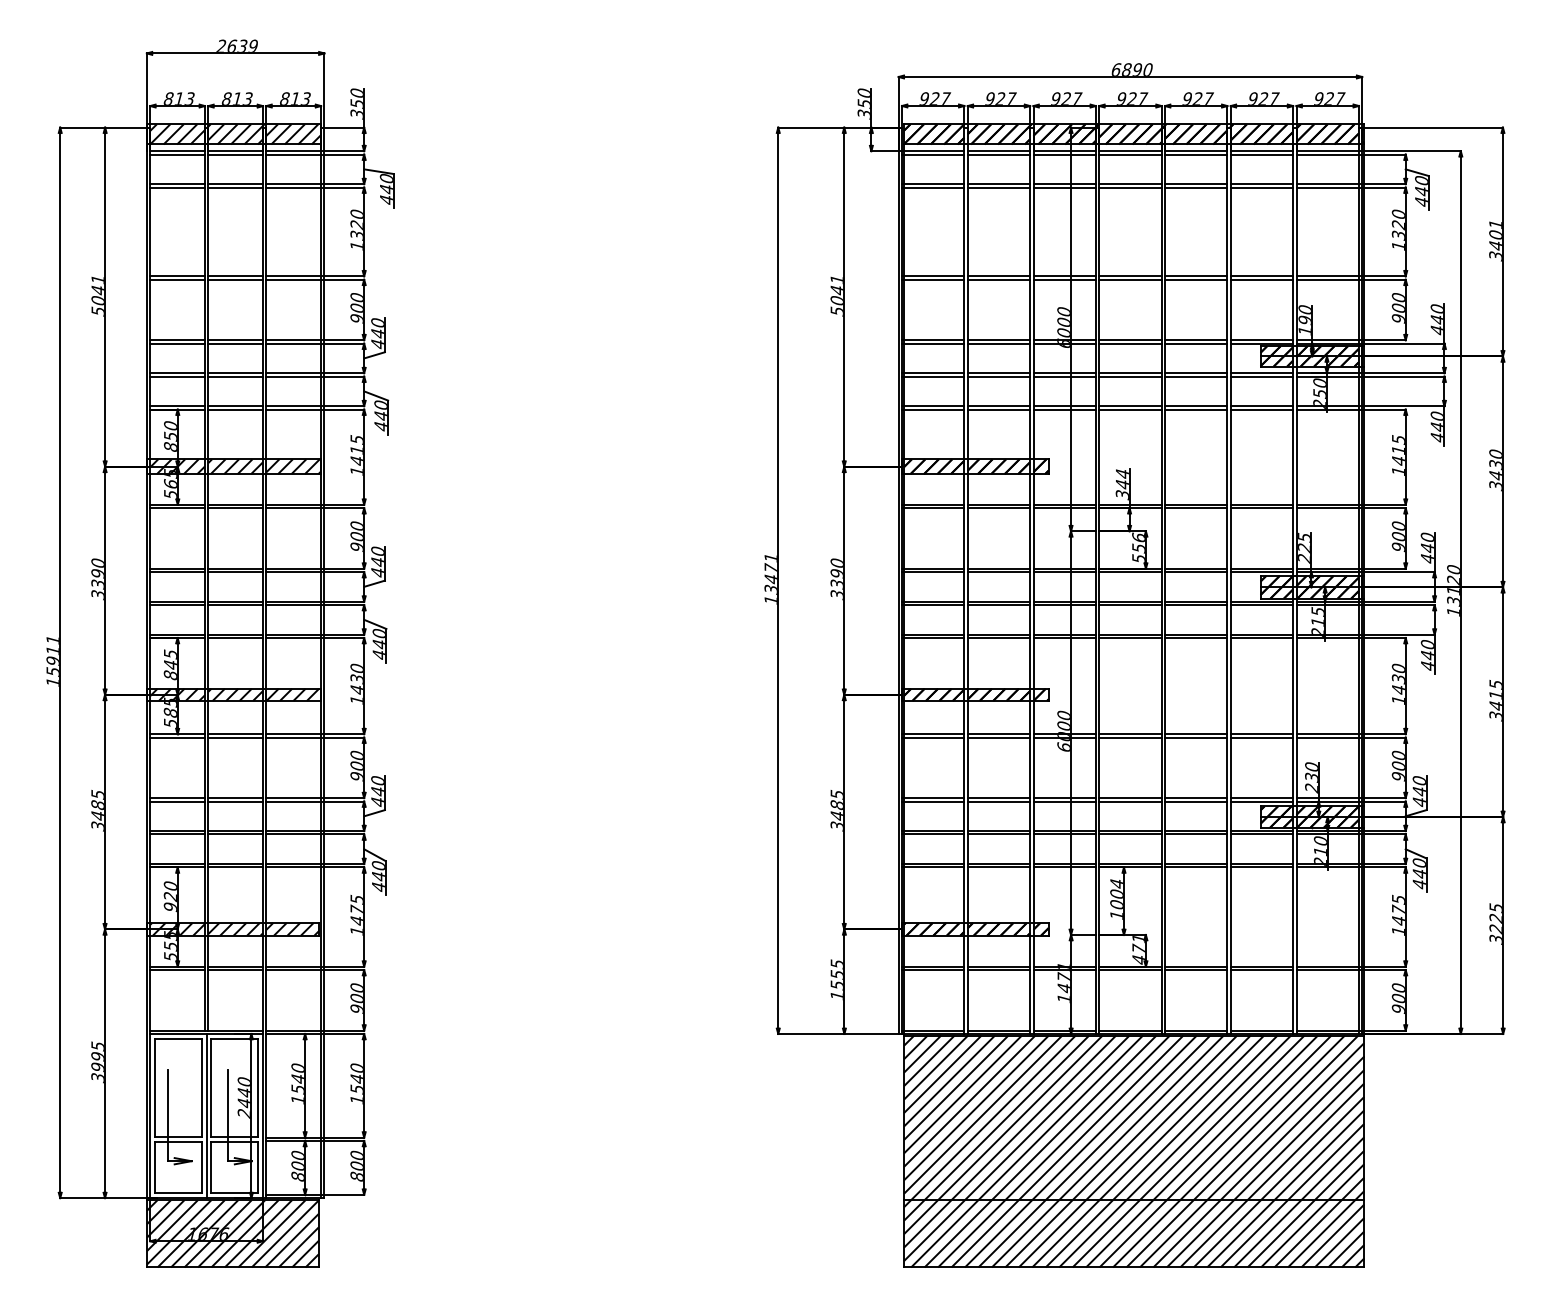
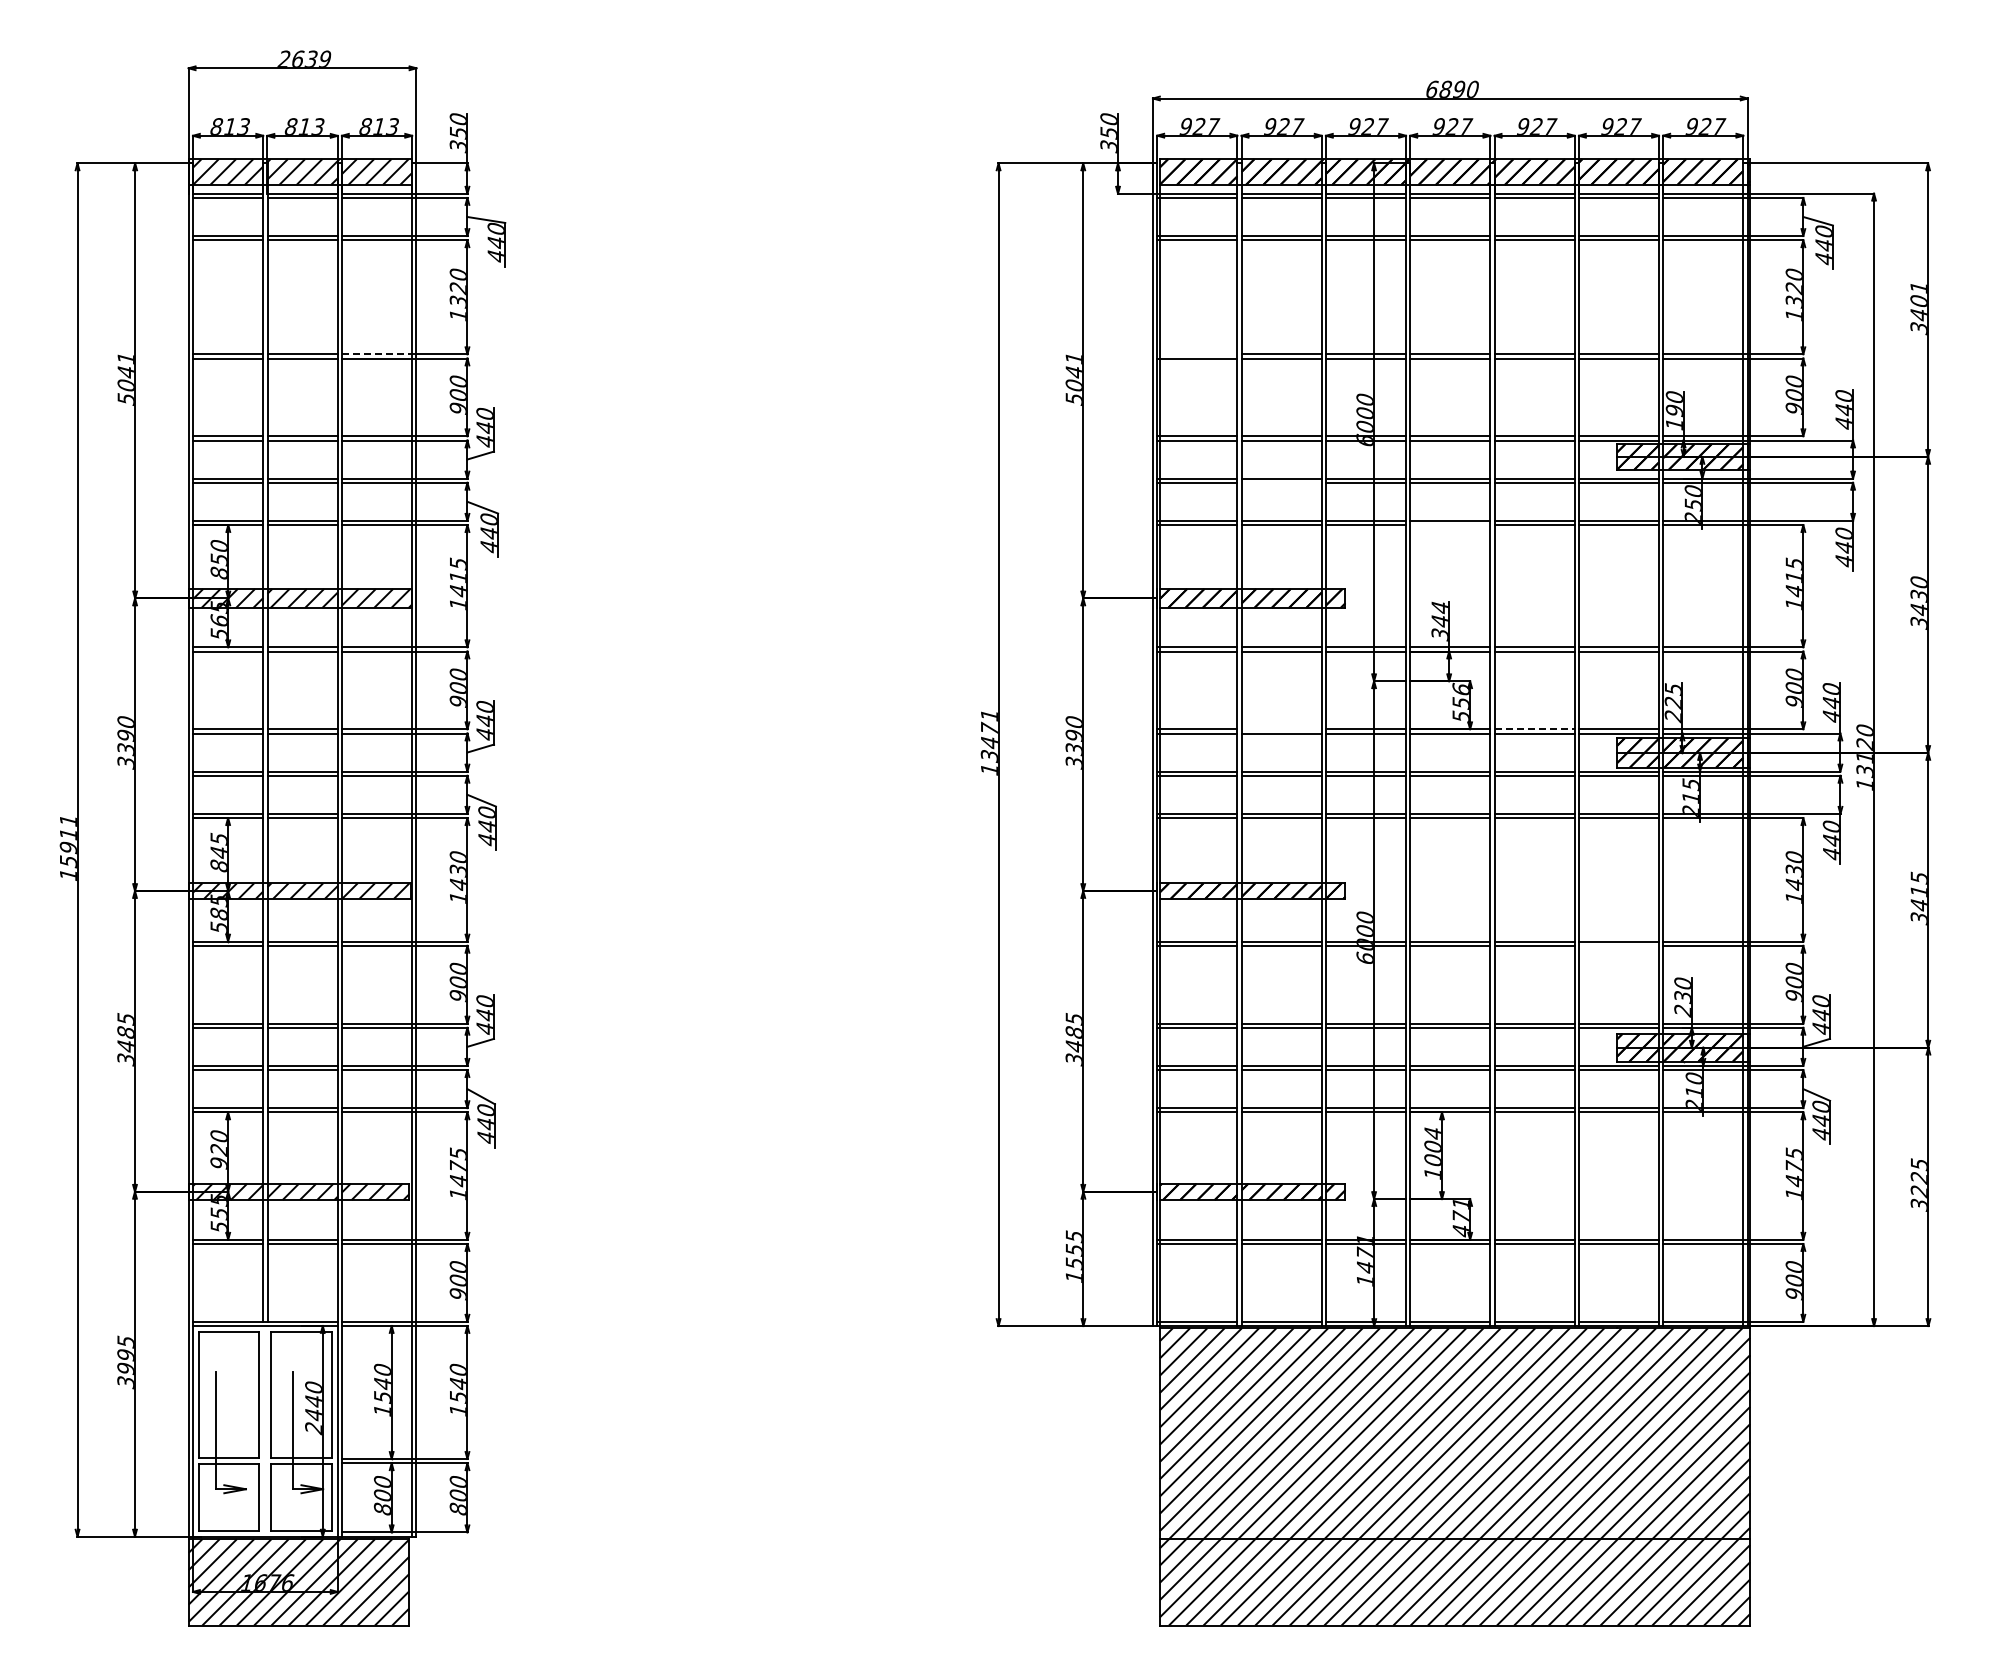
line: (294, 276) -> (377, 354), solid -> dashed
line: (933, 276) -> (1197, 354), removed
line: (998, 376) -> (1281, 482), removed
line: (1130, 409) -> (1450, 525), removed
line: (998, 568) -> (1281, 729), removed
line: (1196, 568) -> (1535, 729), solid -> dashed
line: (1261, 737) -> (1618, 945), removed
line: (206, 1116) -> (265, 1431), removed

